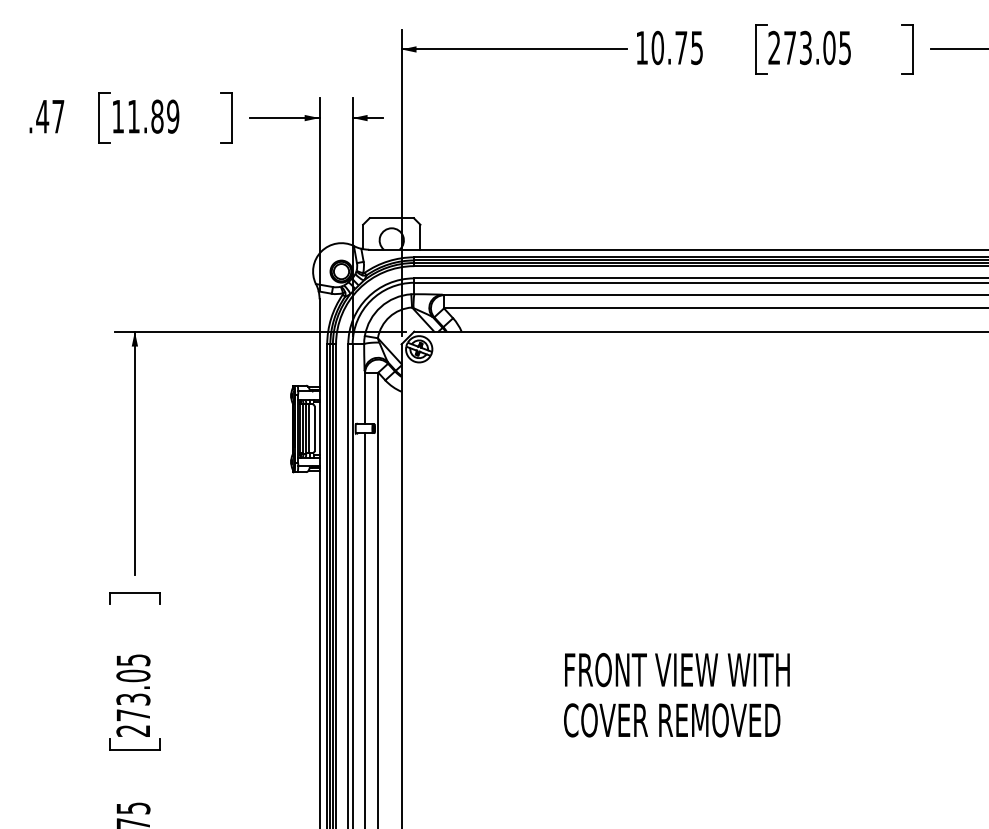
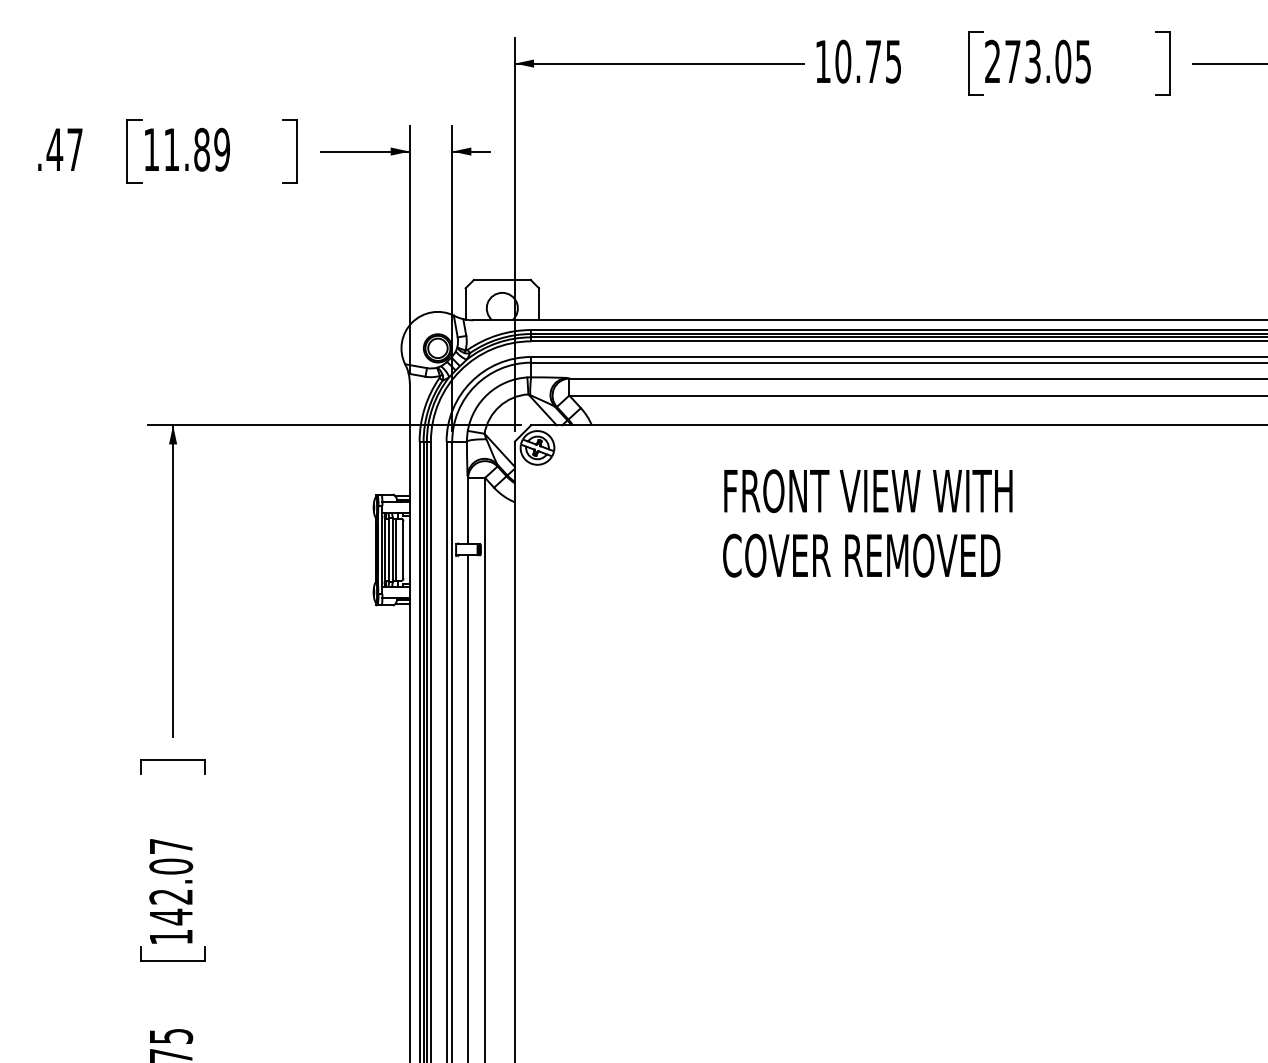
text: (133, 695) -> (171, 891), 273.05 -> 142.07
text: (676, 695) -> (867, 523), moved

